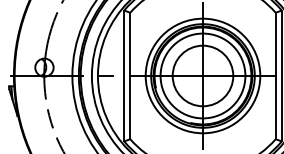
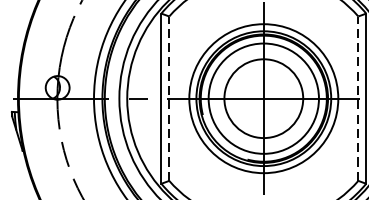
line: (130, 75) -> (169, 98), solid -> dashed
line: (275, 75) -> (358, 98), solid -> dashed

